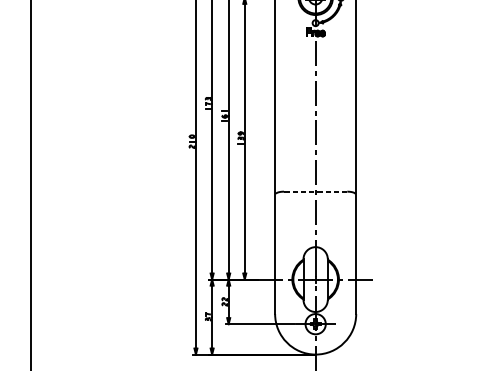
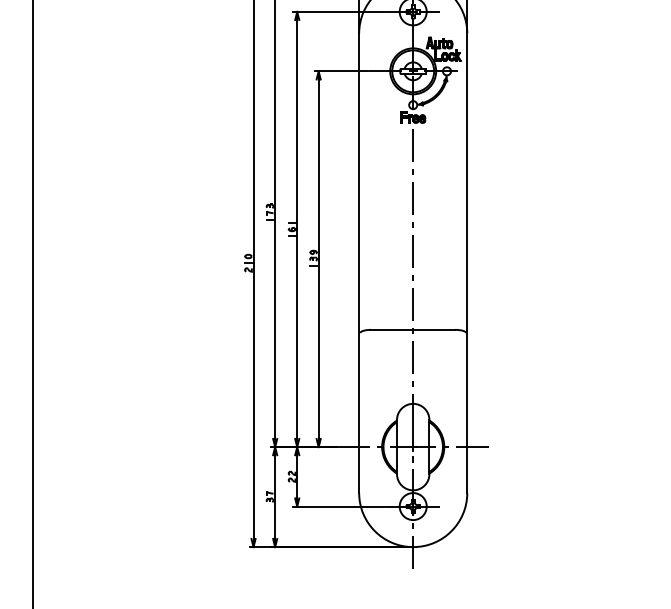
line: (315, 191) -> (412, 329), dashed -> solid

